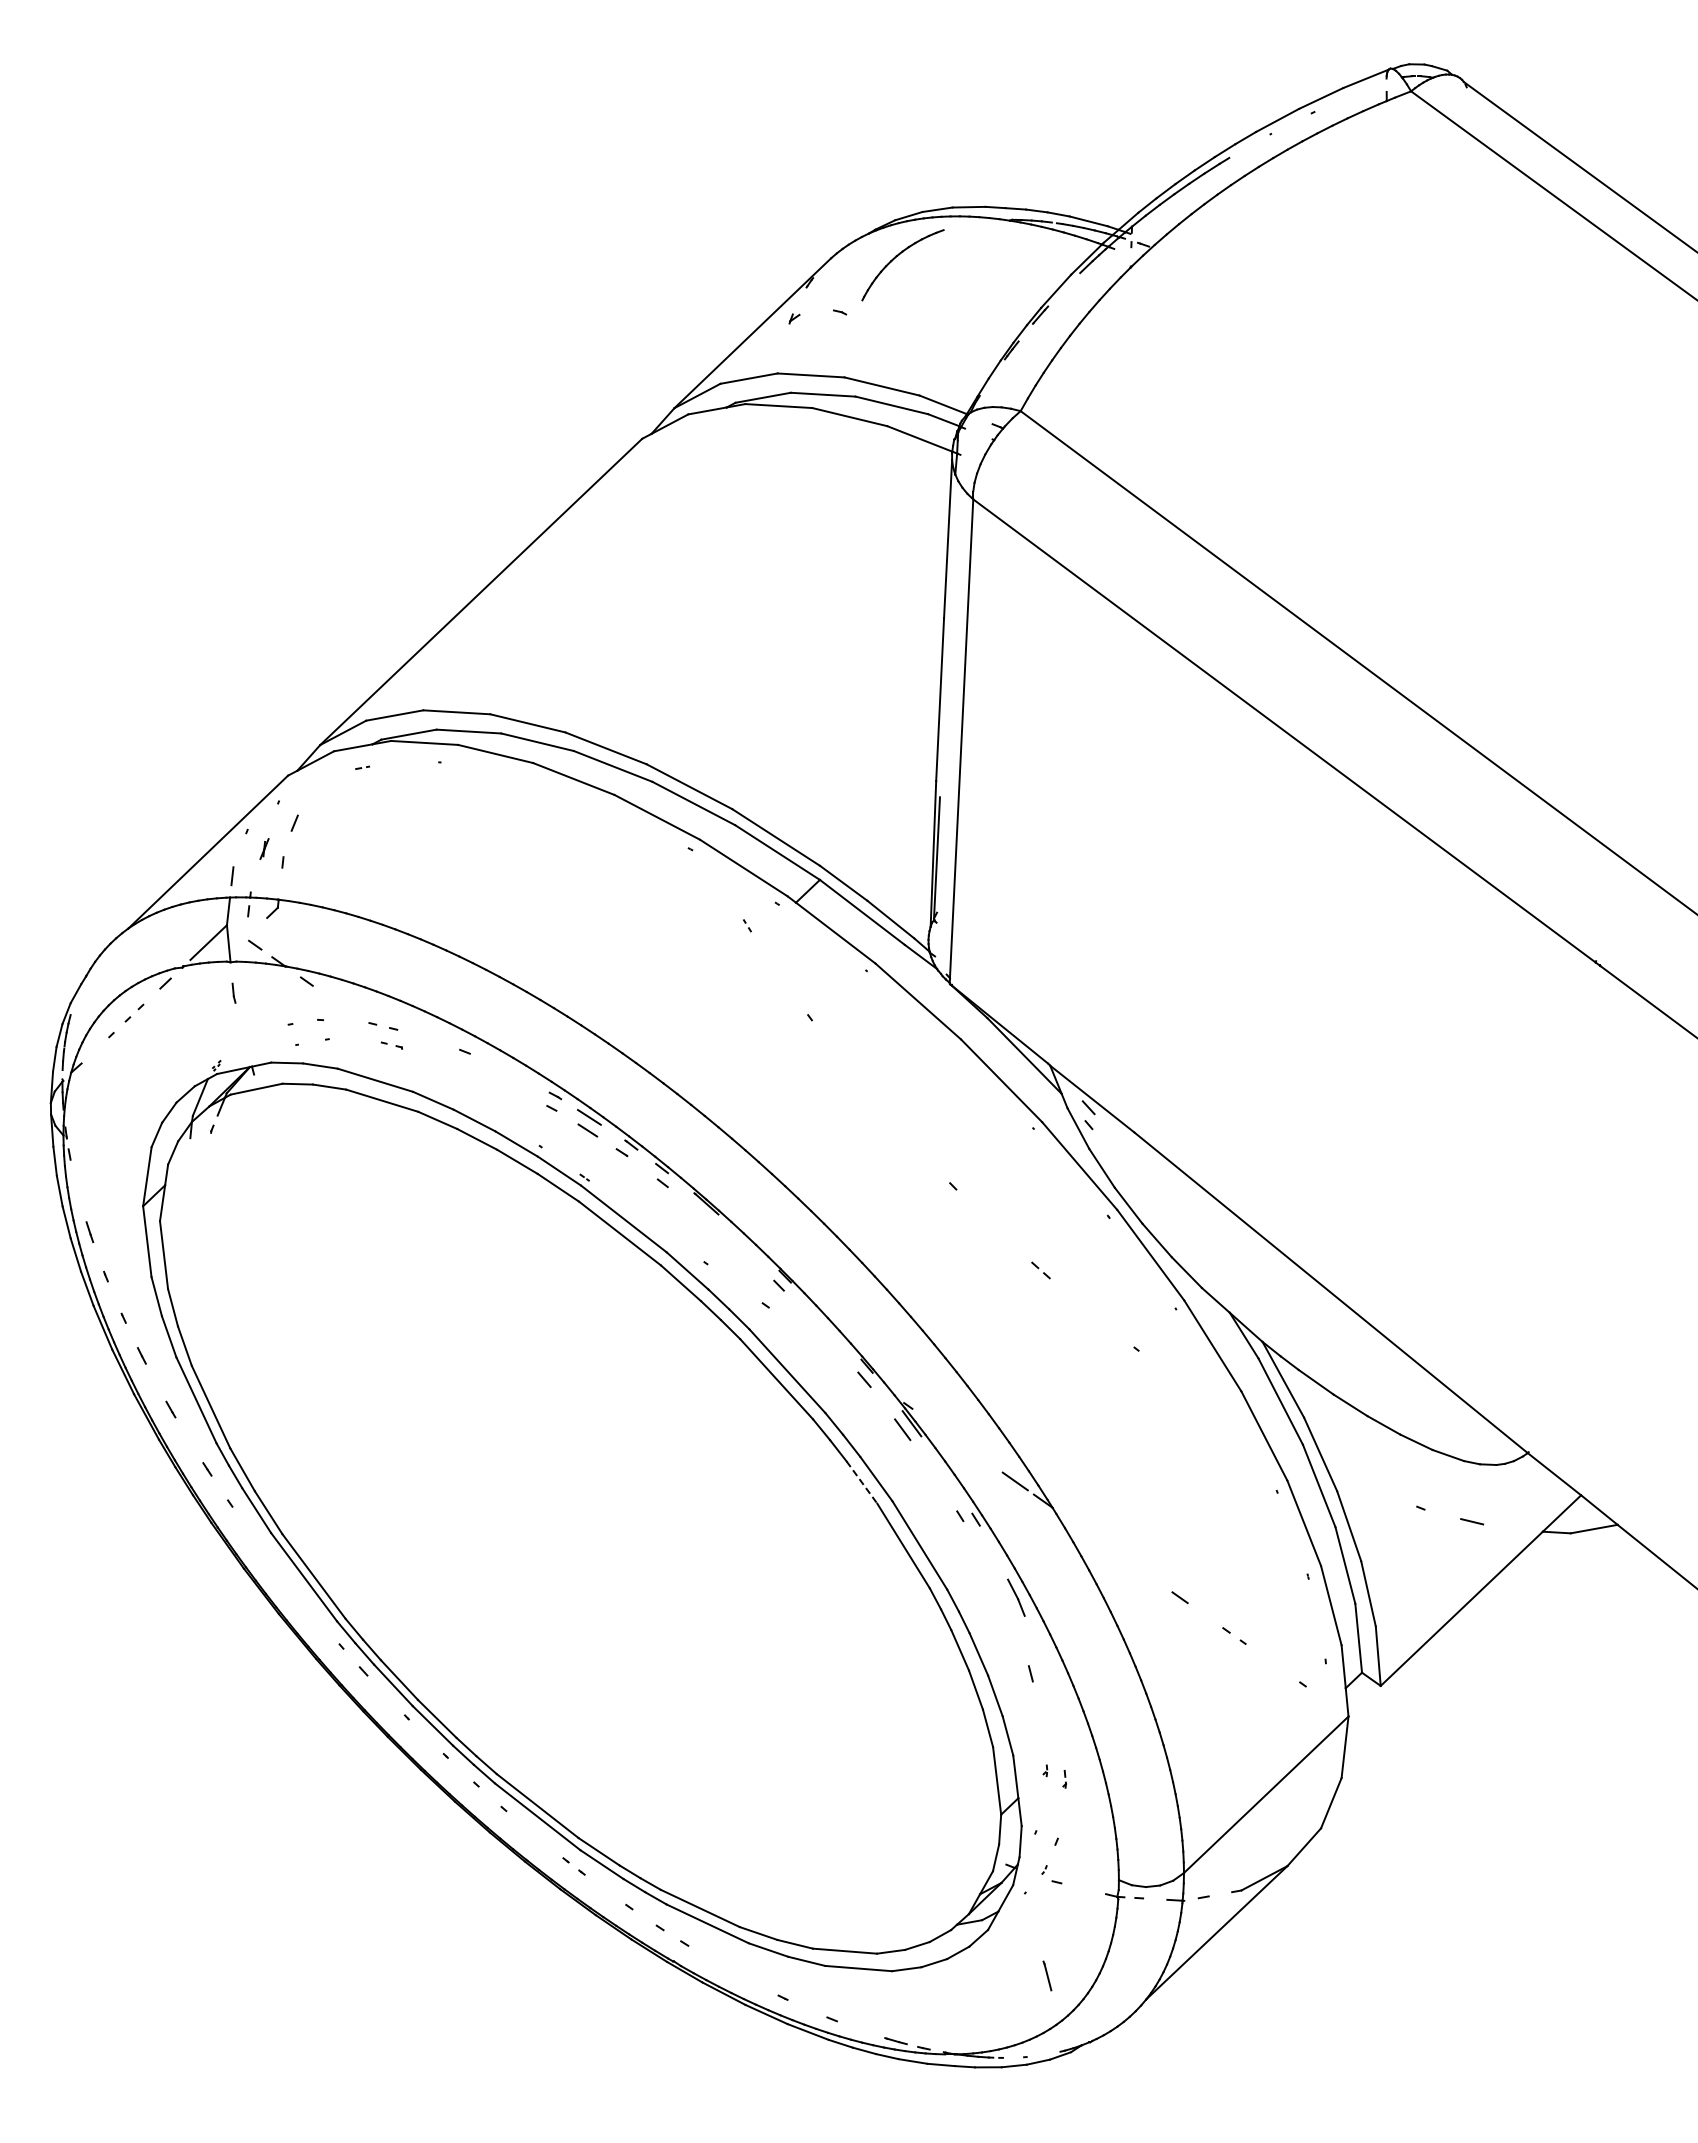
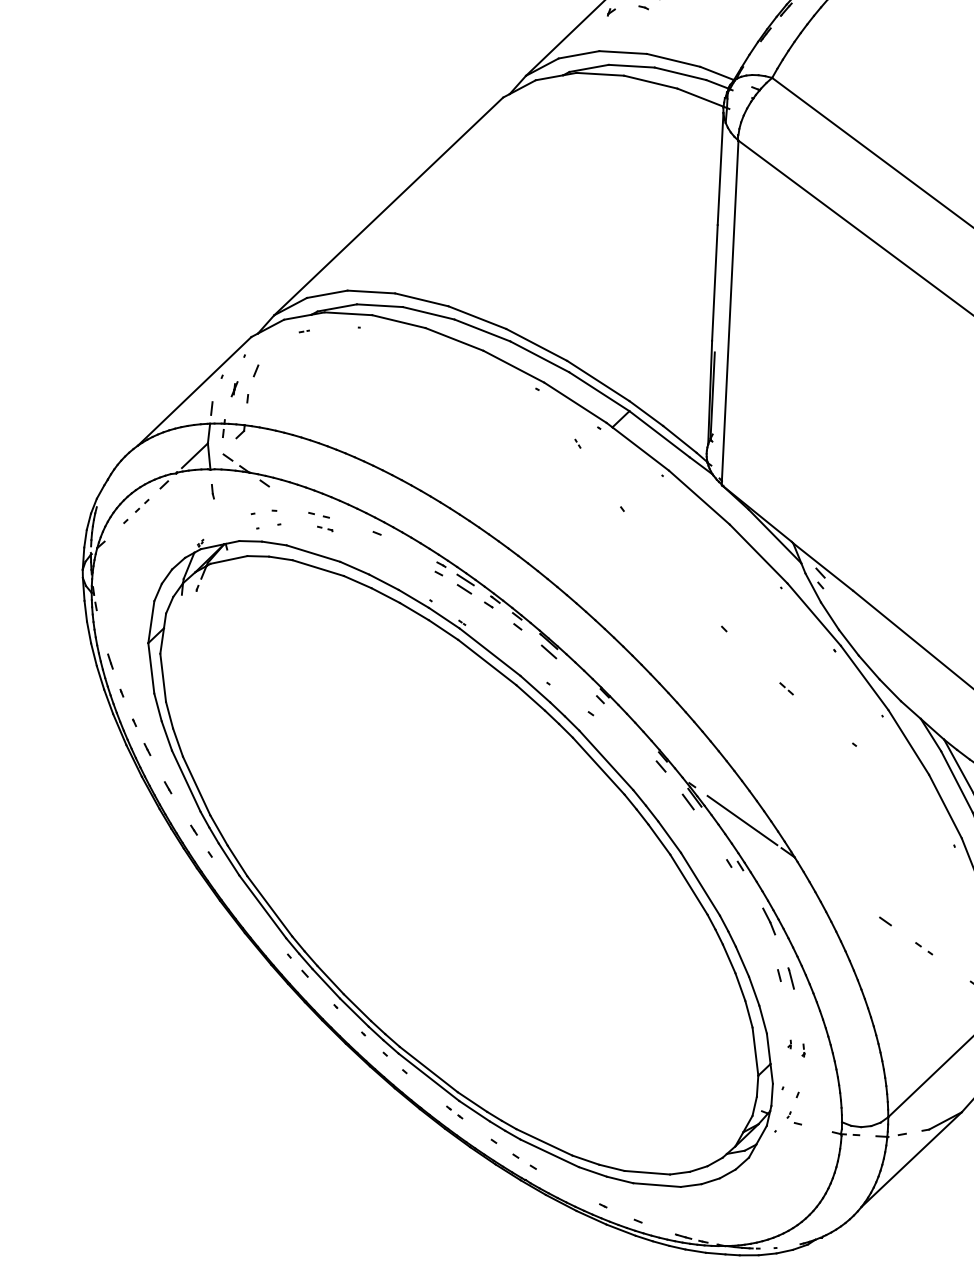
line: (706, 1218) -> (548, 651), added
line: (965, 1446) -> (732, 813), added
line: (862, 1482) -> (659, 839), dashed -> solid
line: (1047, 1975) -> (791, 978), moved

